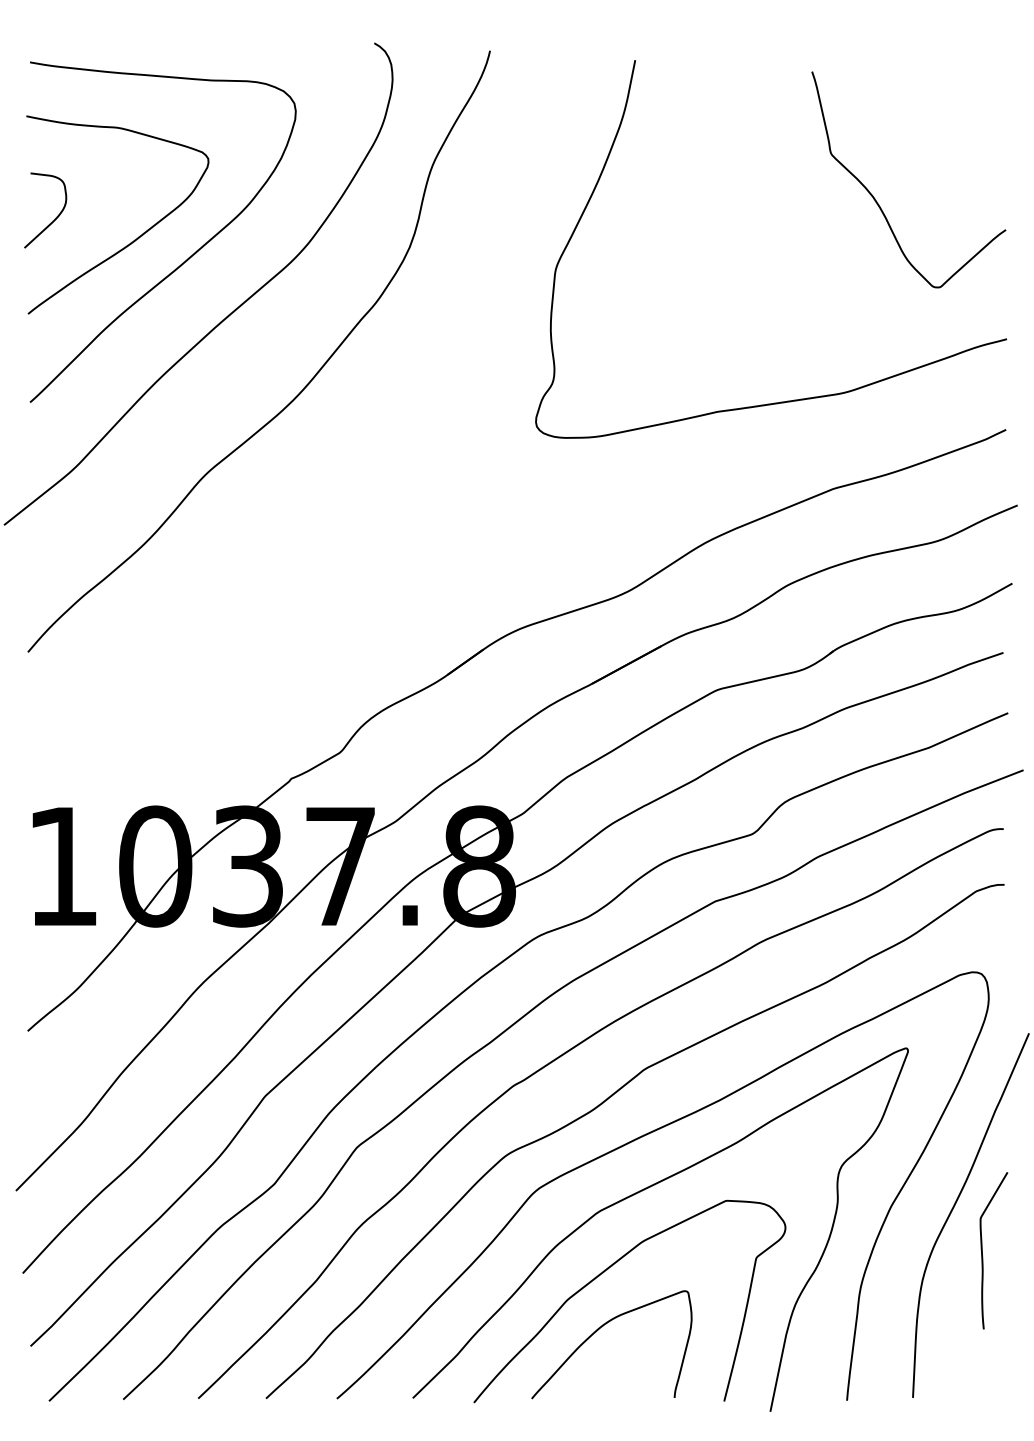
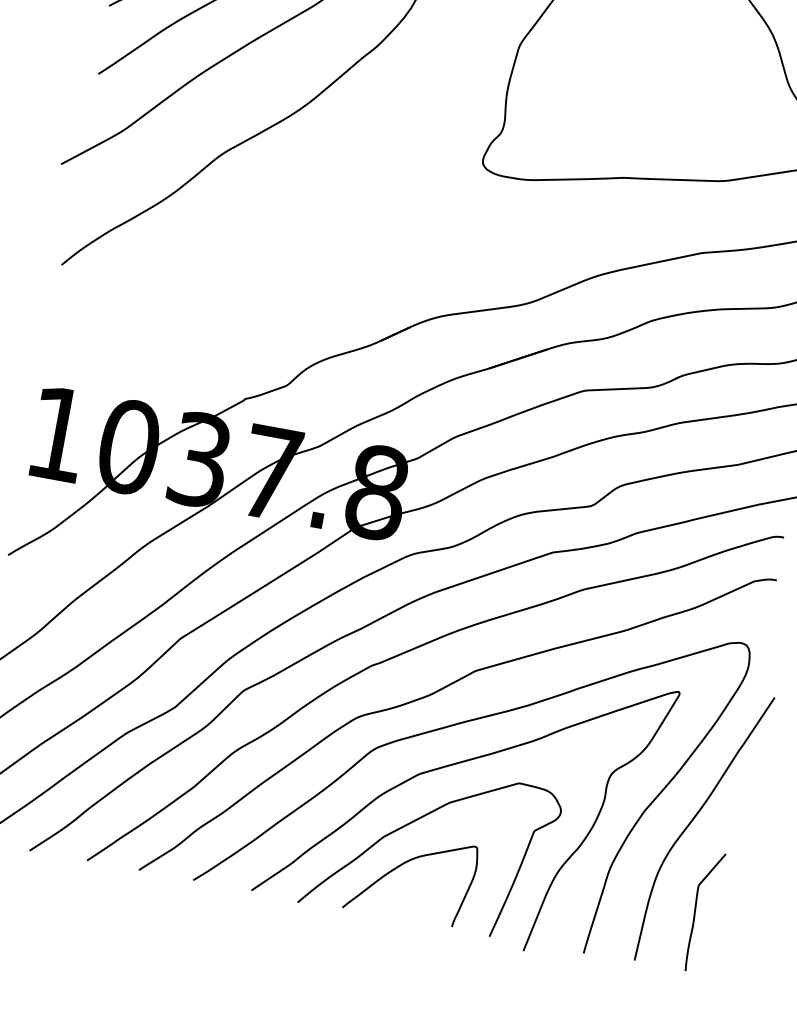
curve: (982, 1250) -> (695, 910), moved

